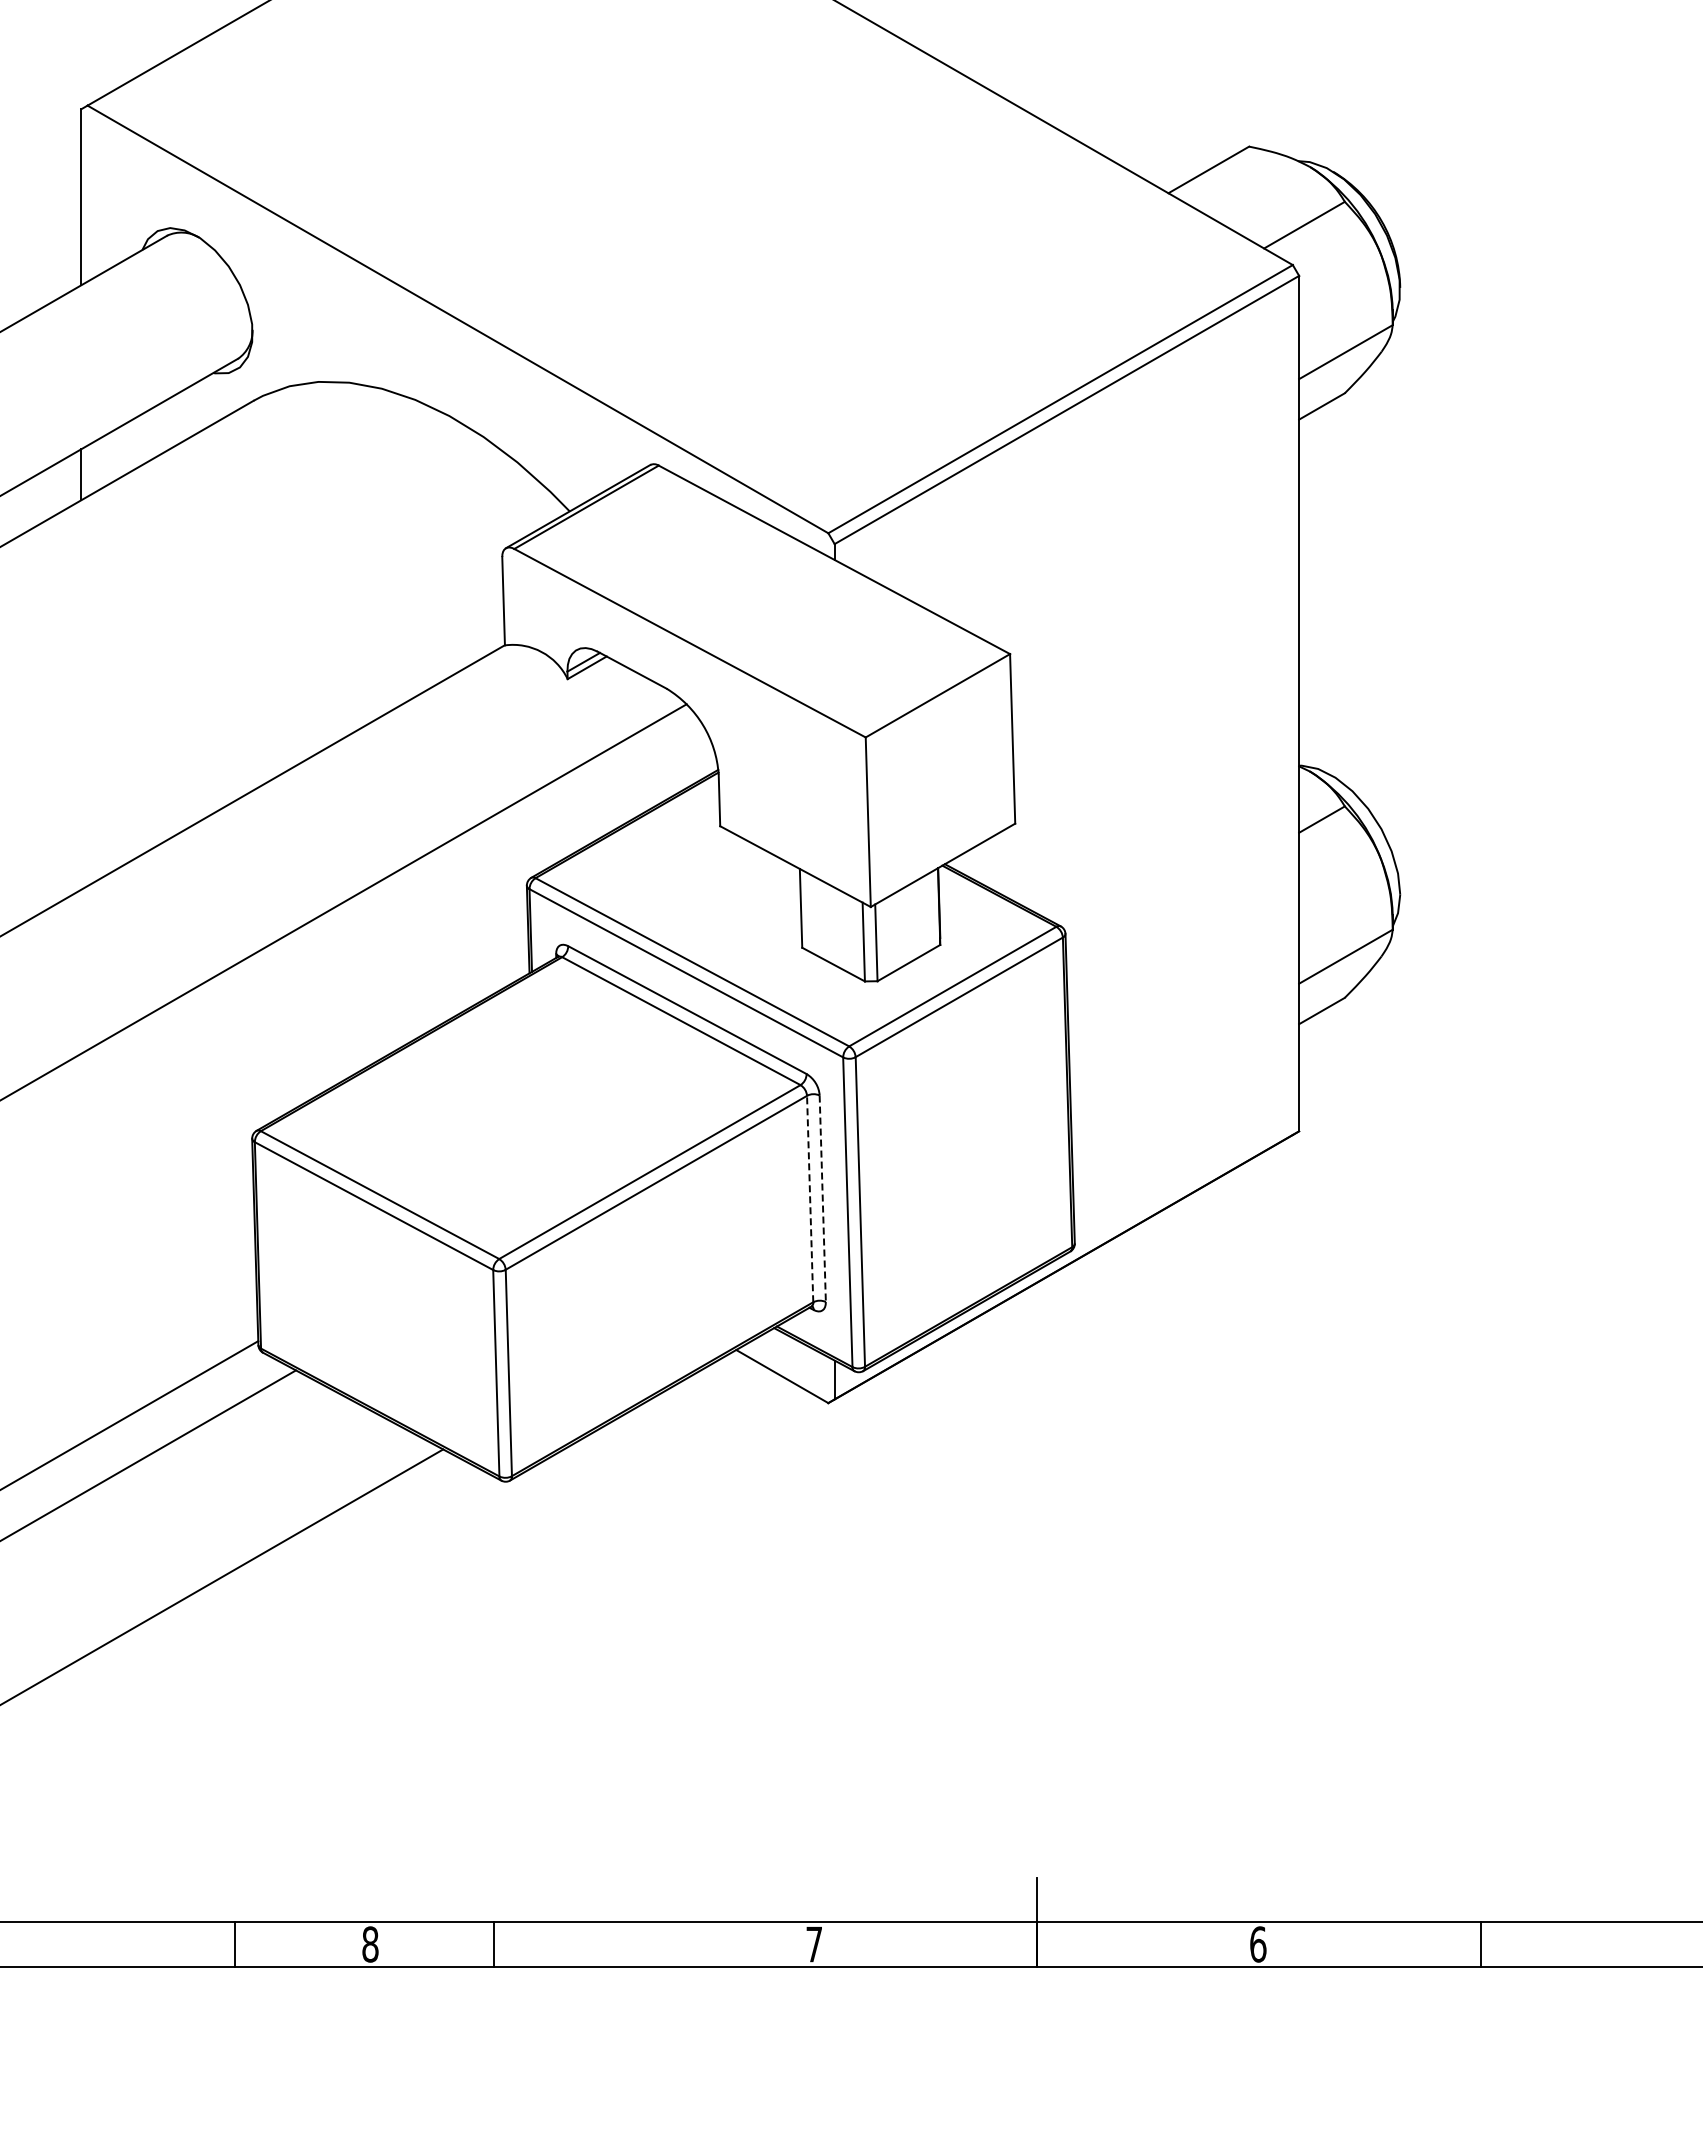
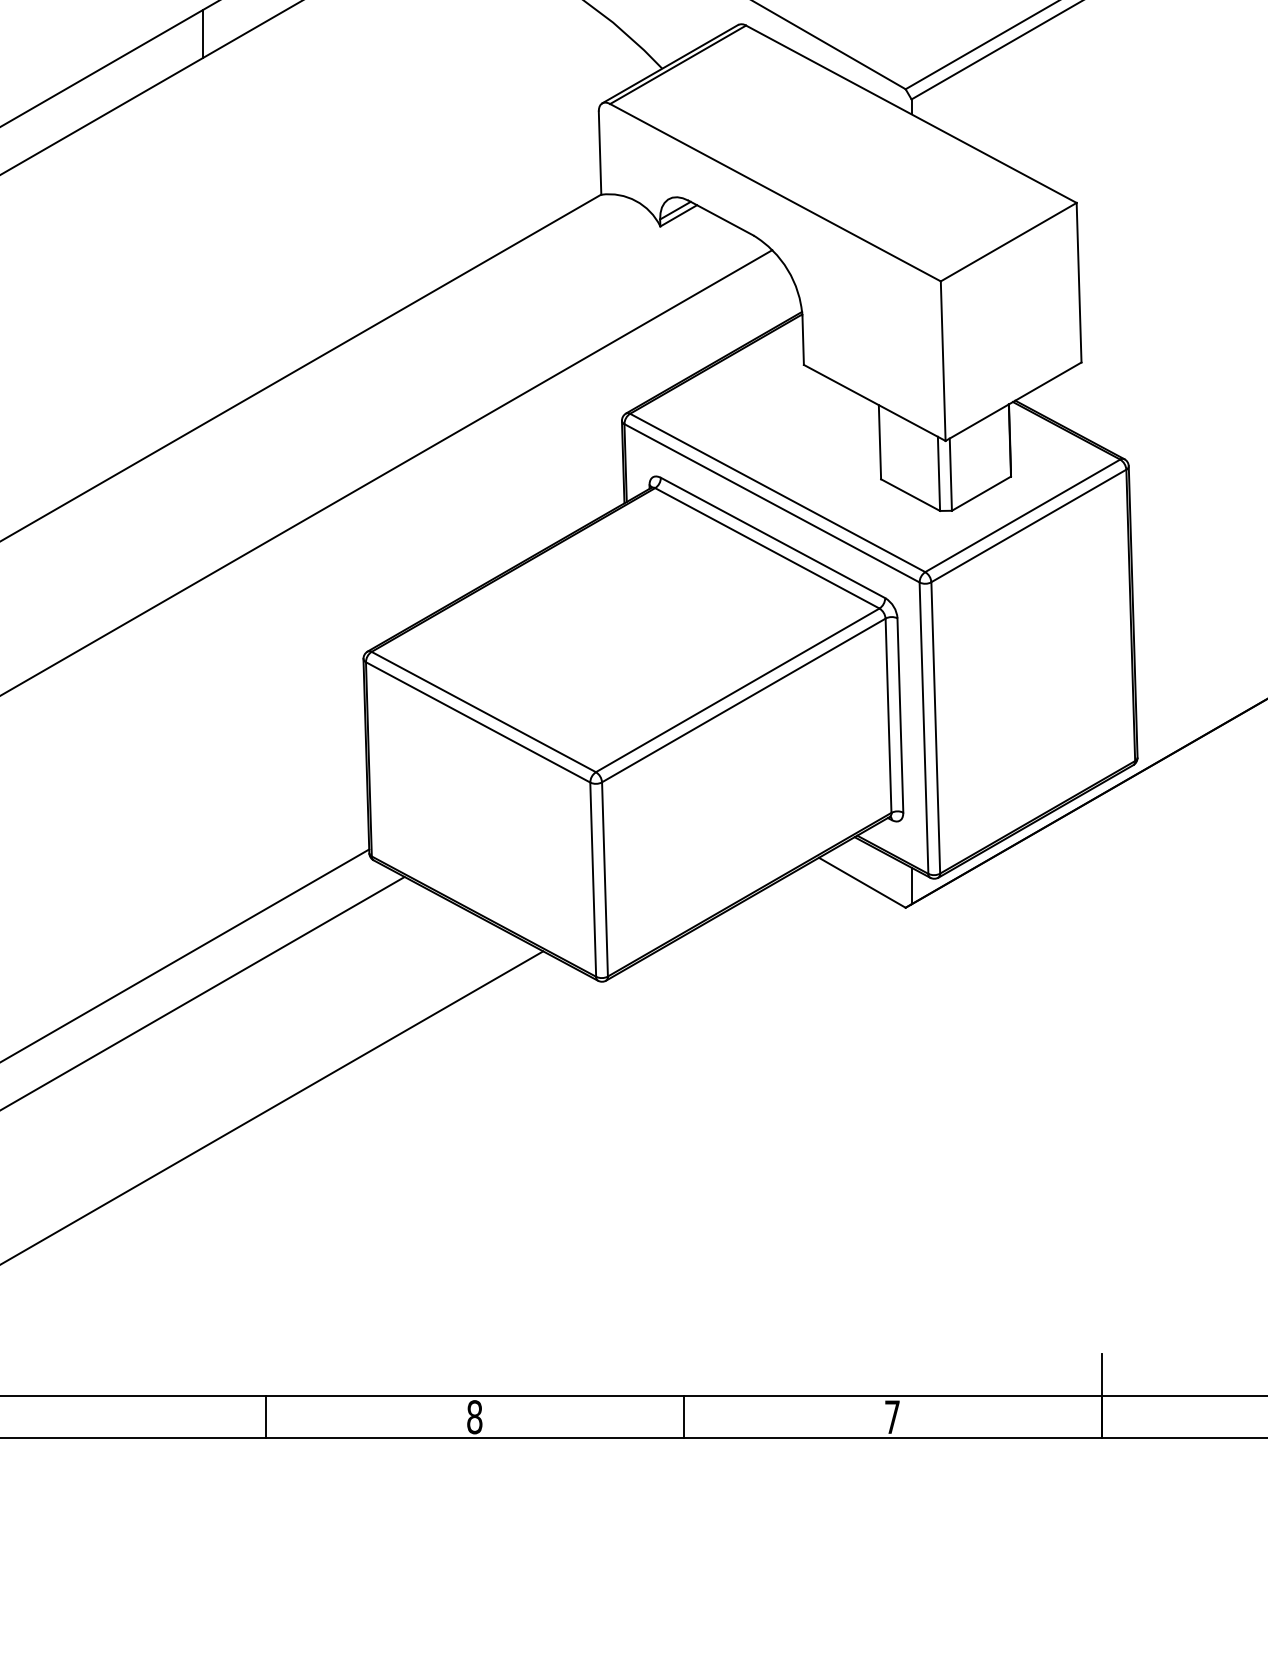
line: (810, 1198) -> (888, 715), dashed -> solid
line: (822, 1199) -> (900, 716), dashed -> solid
line: (234, 1944) -> (265, 1417), moved
line: (493, 1944) -> (683, 1417), moved

